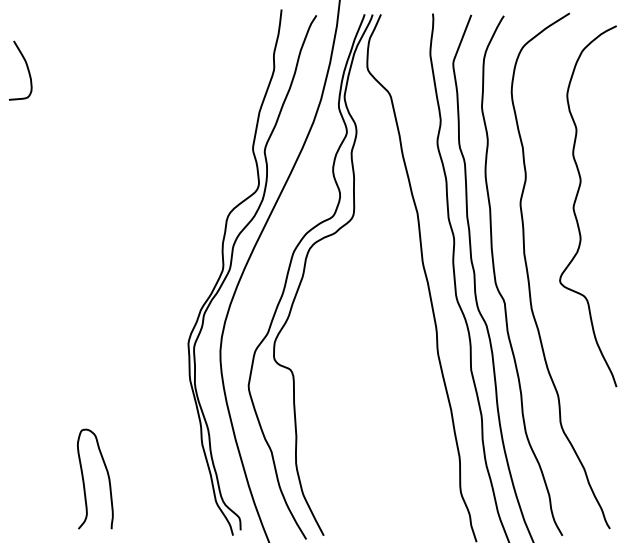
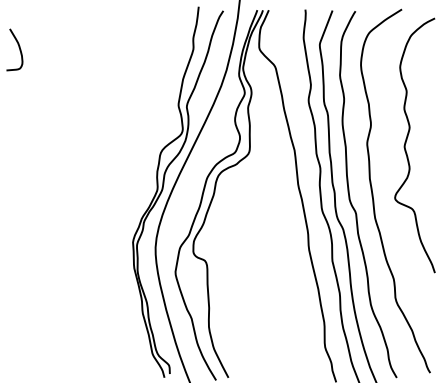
curve: (84, 480) -> (59, 338), removed

